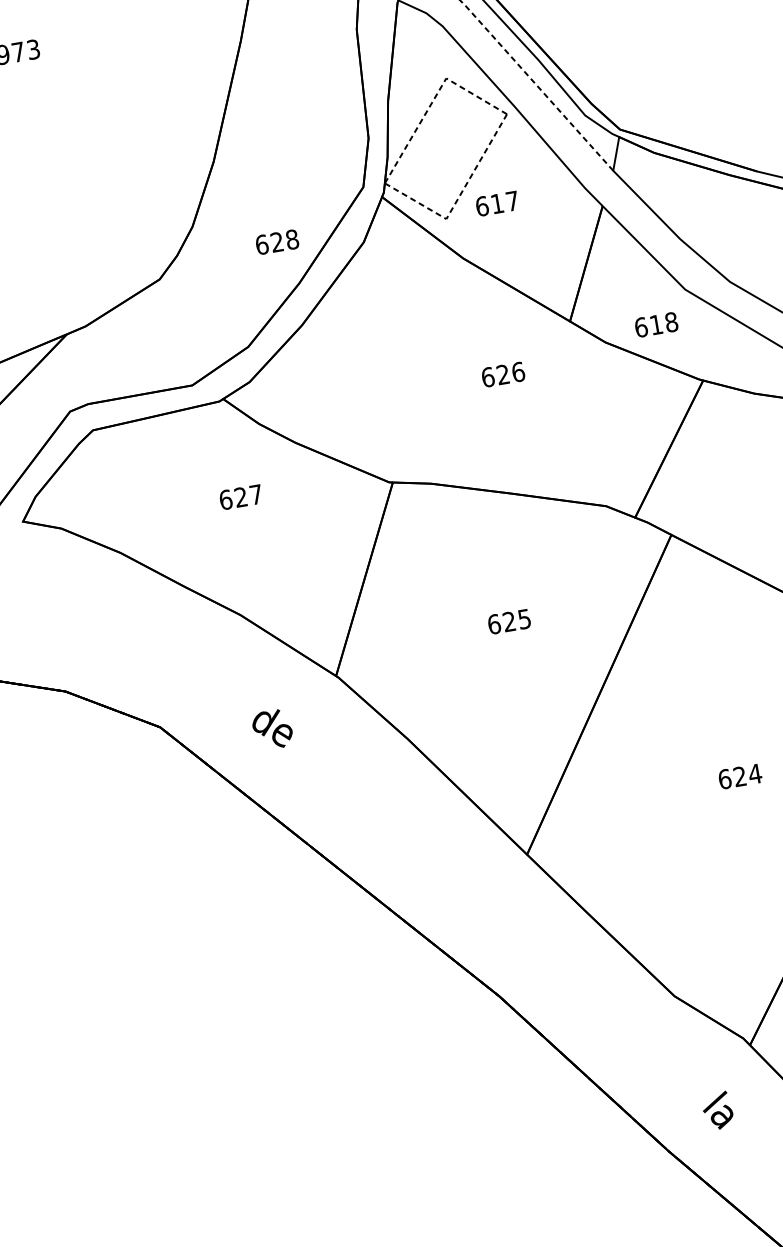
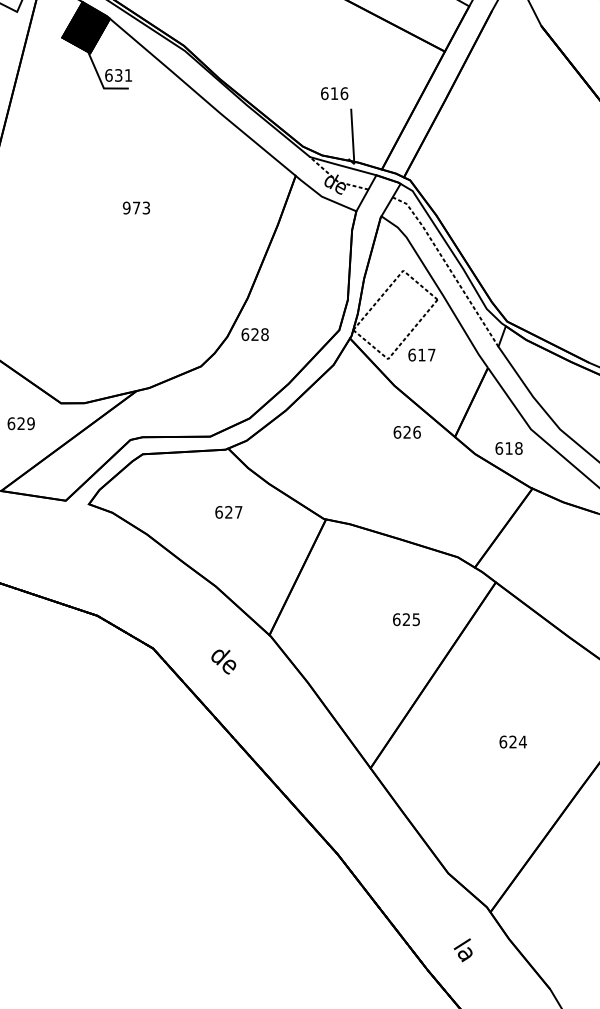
text: (276, 242) -> (254, 334), moved
text: (502, 375) -> (406, 432), moved
text: (509, 621) -> (406, 619), moved

